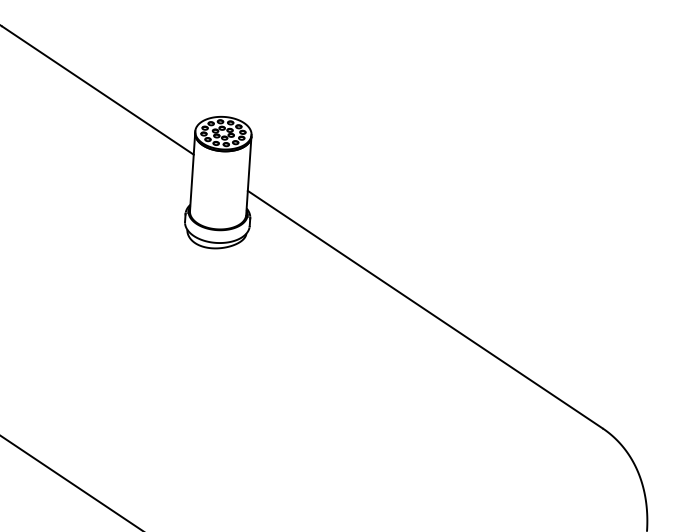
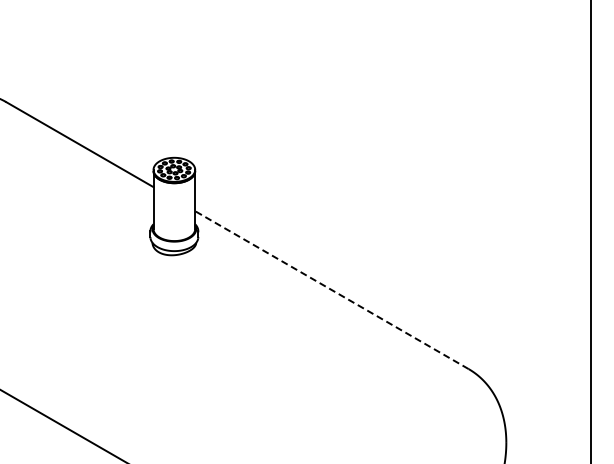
line: (424, 310) -> (331, 290), solid -> dashed

